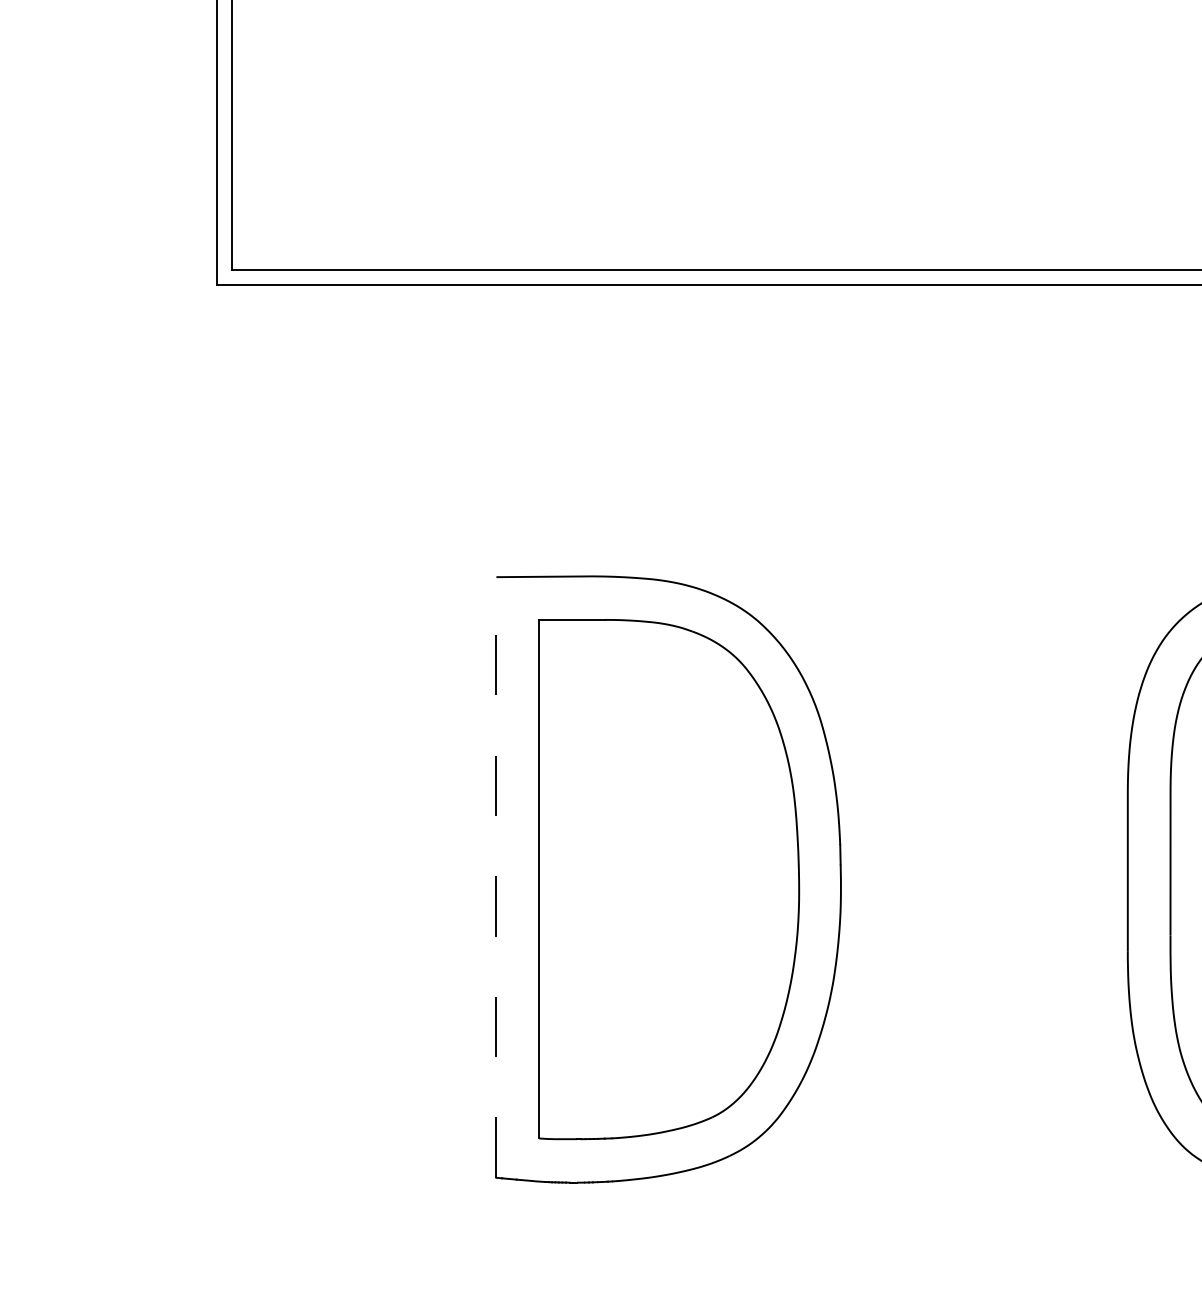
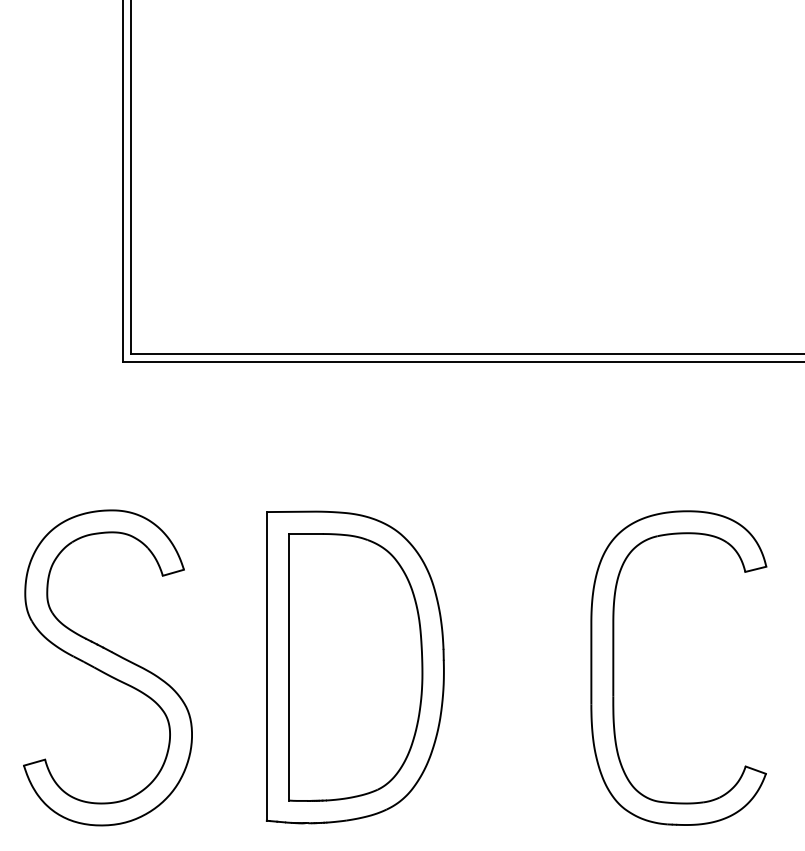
line: (495, 875) -> (266, 665), dashed -> solid
part: (186, 879) -> (107, 667), added

